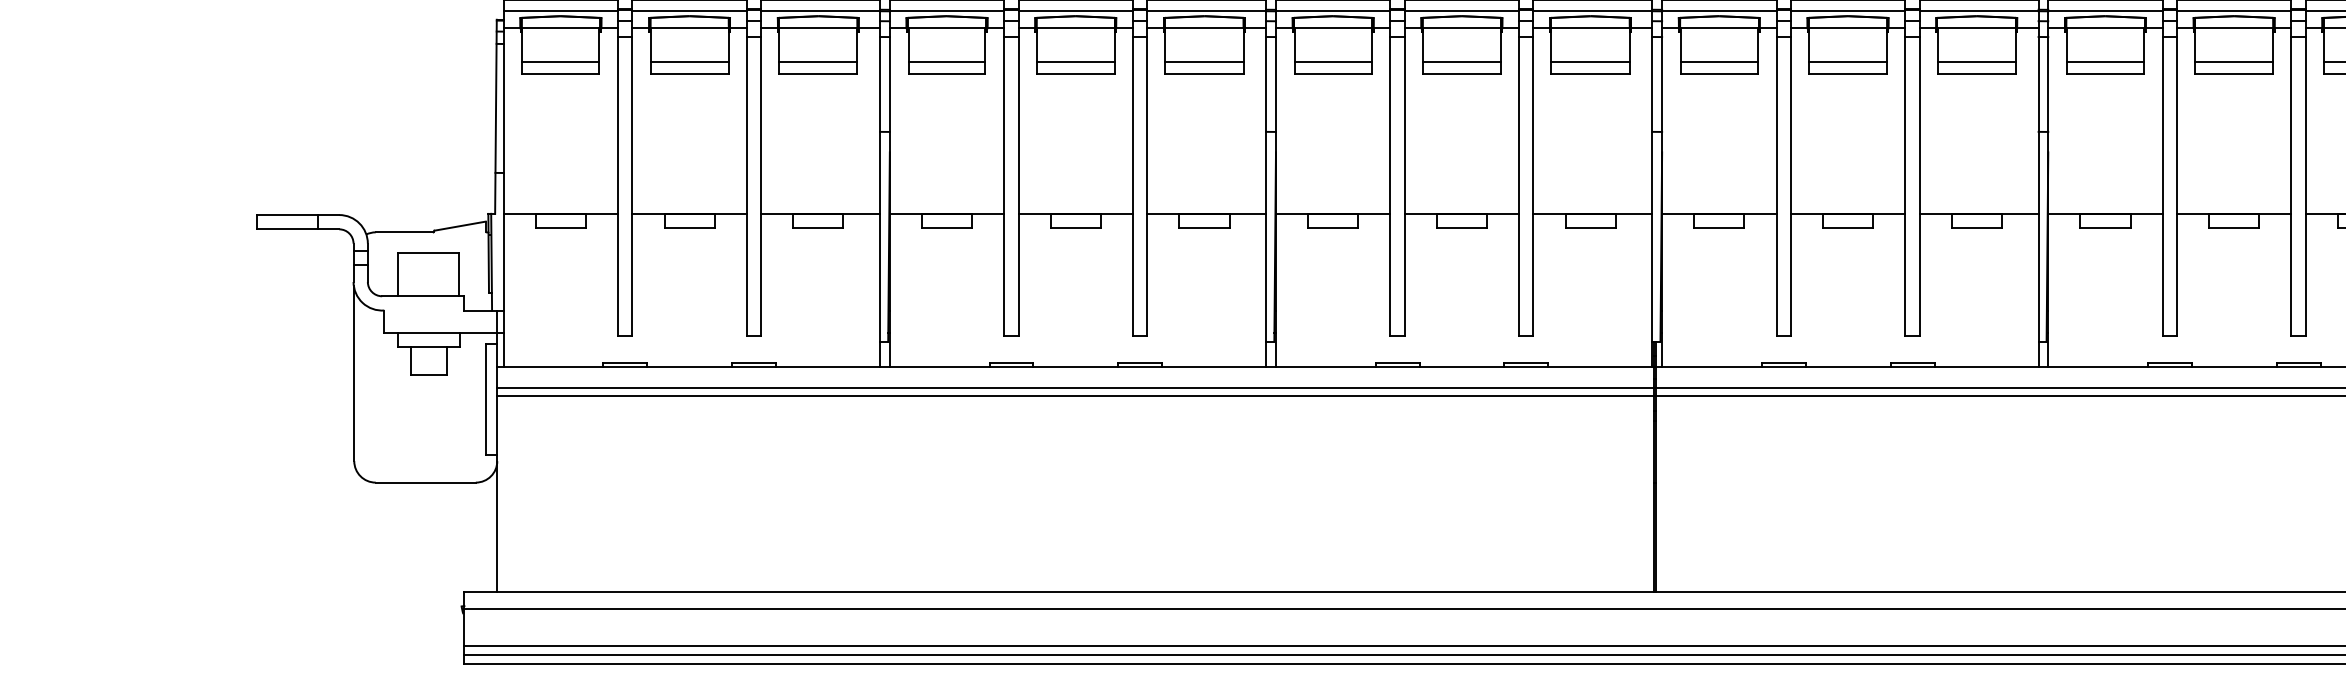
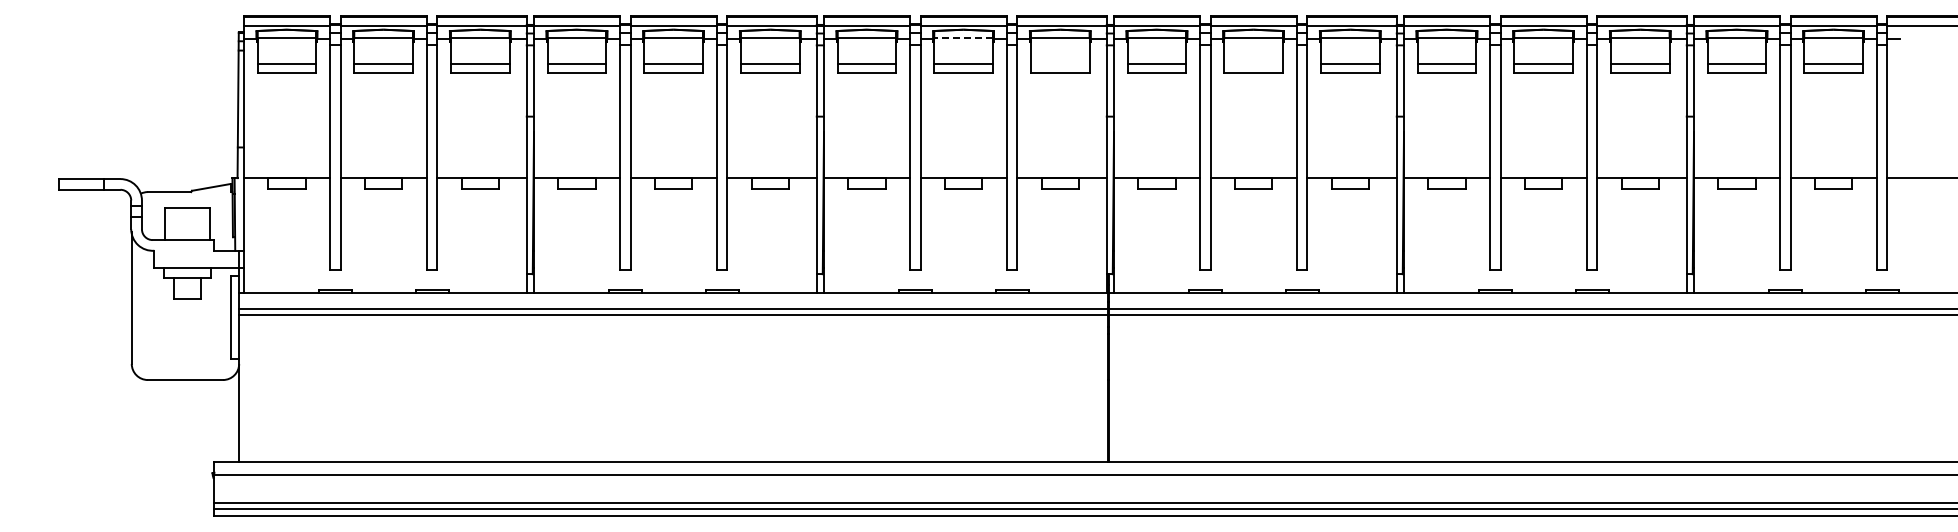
line: (1461, 27) -> (963, 38), solid -> dashed
line: (1589, 62) -> (1059, 64), removed
line: (1847, 62) -> (1253, 64), removed

